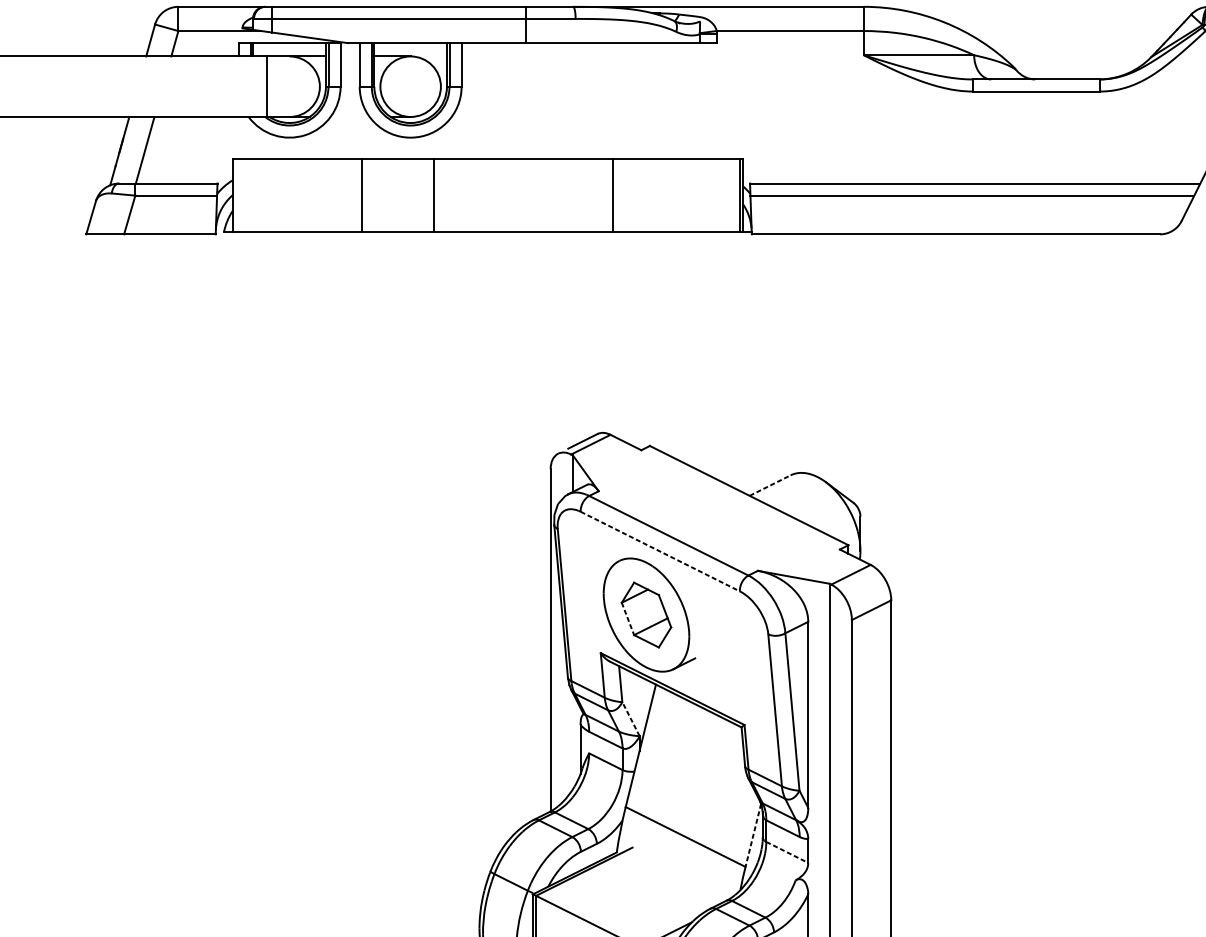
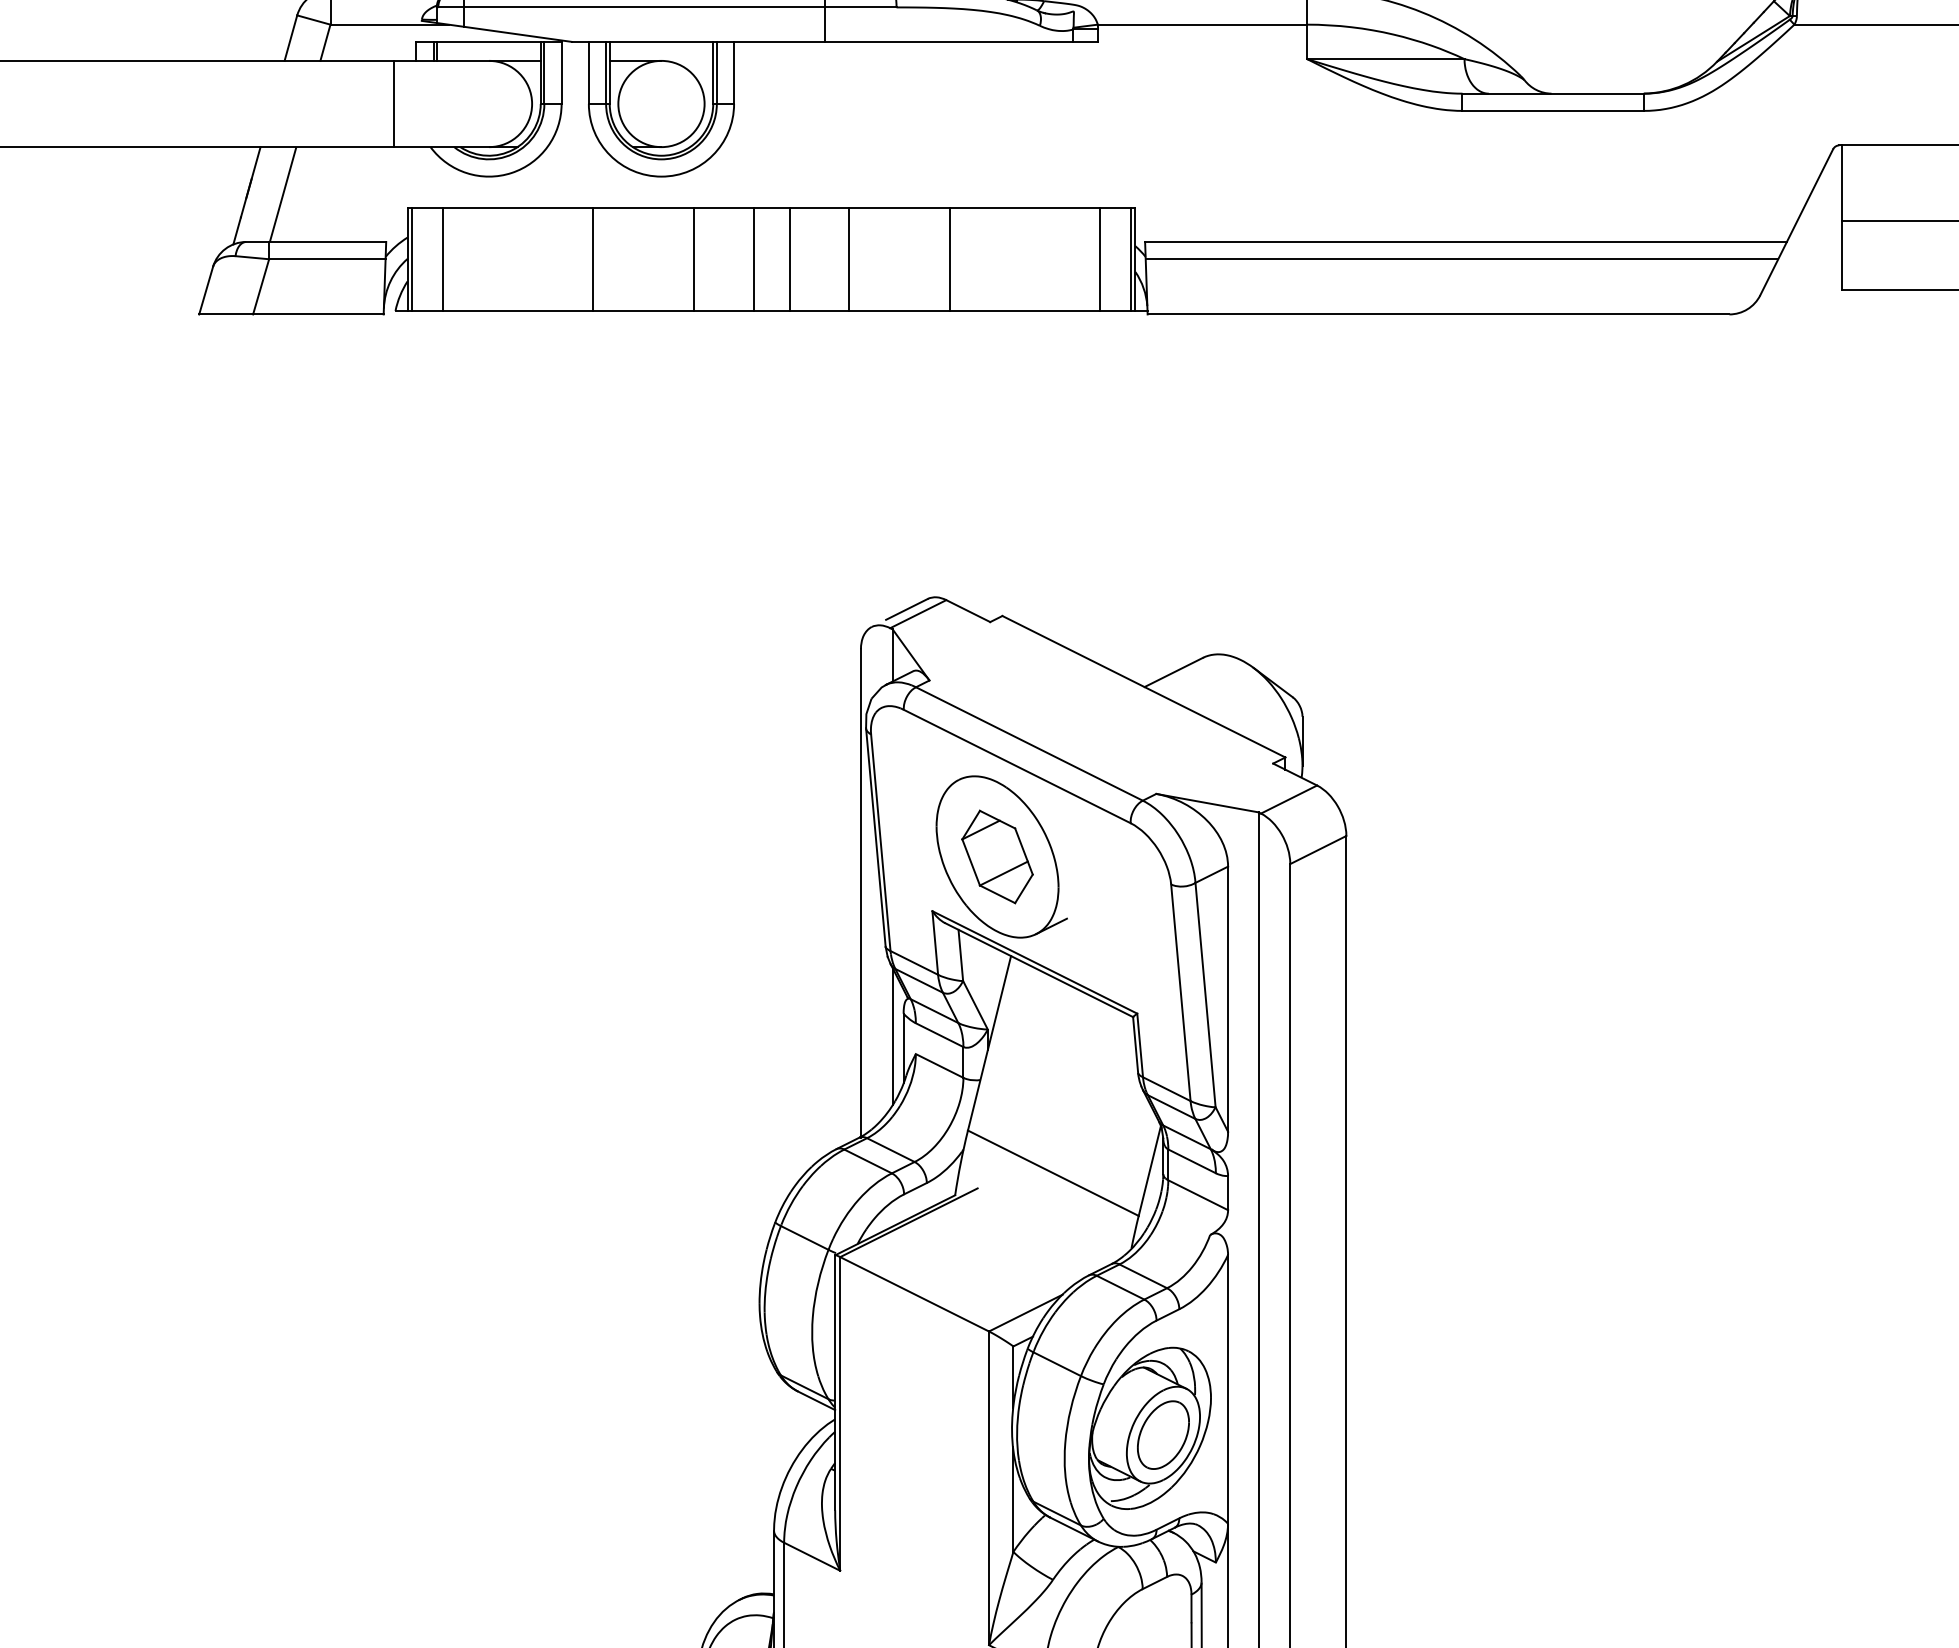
line: (266, 86) -> (394, 103), moved
line: (235, 195) -> (411, 259), added
line: (257, 195) -> (442, 259), added
line: (475, 195) -> (753, 259), added
line: (500, 195) -> (789, 259), added
line: (541, 195) -> (848, 259), added
line: (718, 195) -> (1100, 259), added
line: (769, 485) -> (1173, 672), dashed -> solid
line: (660, 551) -> (1017, 766), dashed -> solid
line: (628, 618) -> (971, 862), dashed -> solid
line: (631, 718) -> (975, 1004), dashed -> solid
line: (572, 741) -> (892, 1036), added
line: (753, 835) -> (1149, 1171), dashed -> solid
line: (787, 852) -> (1198, 1195), dashed -> solid

